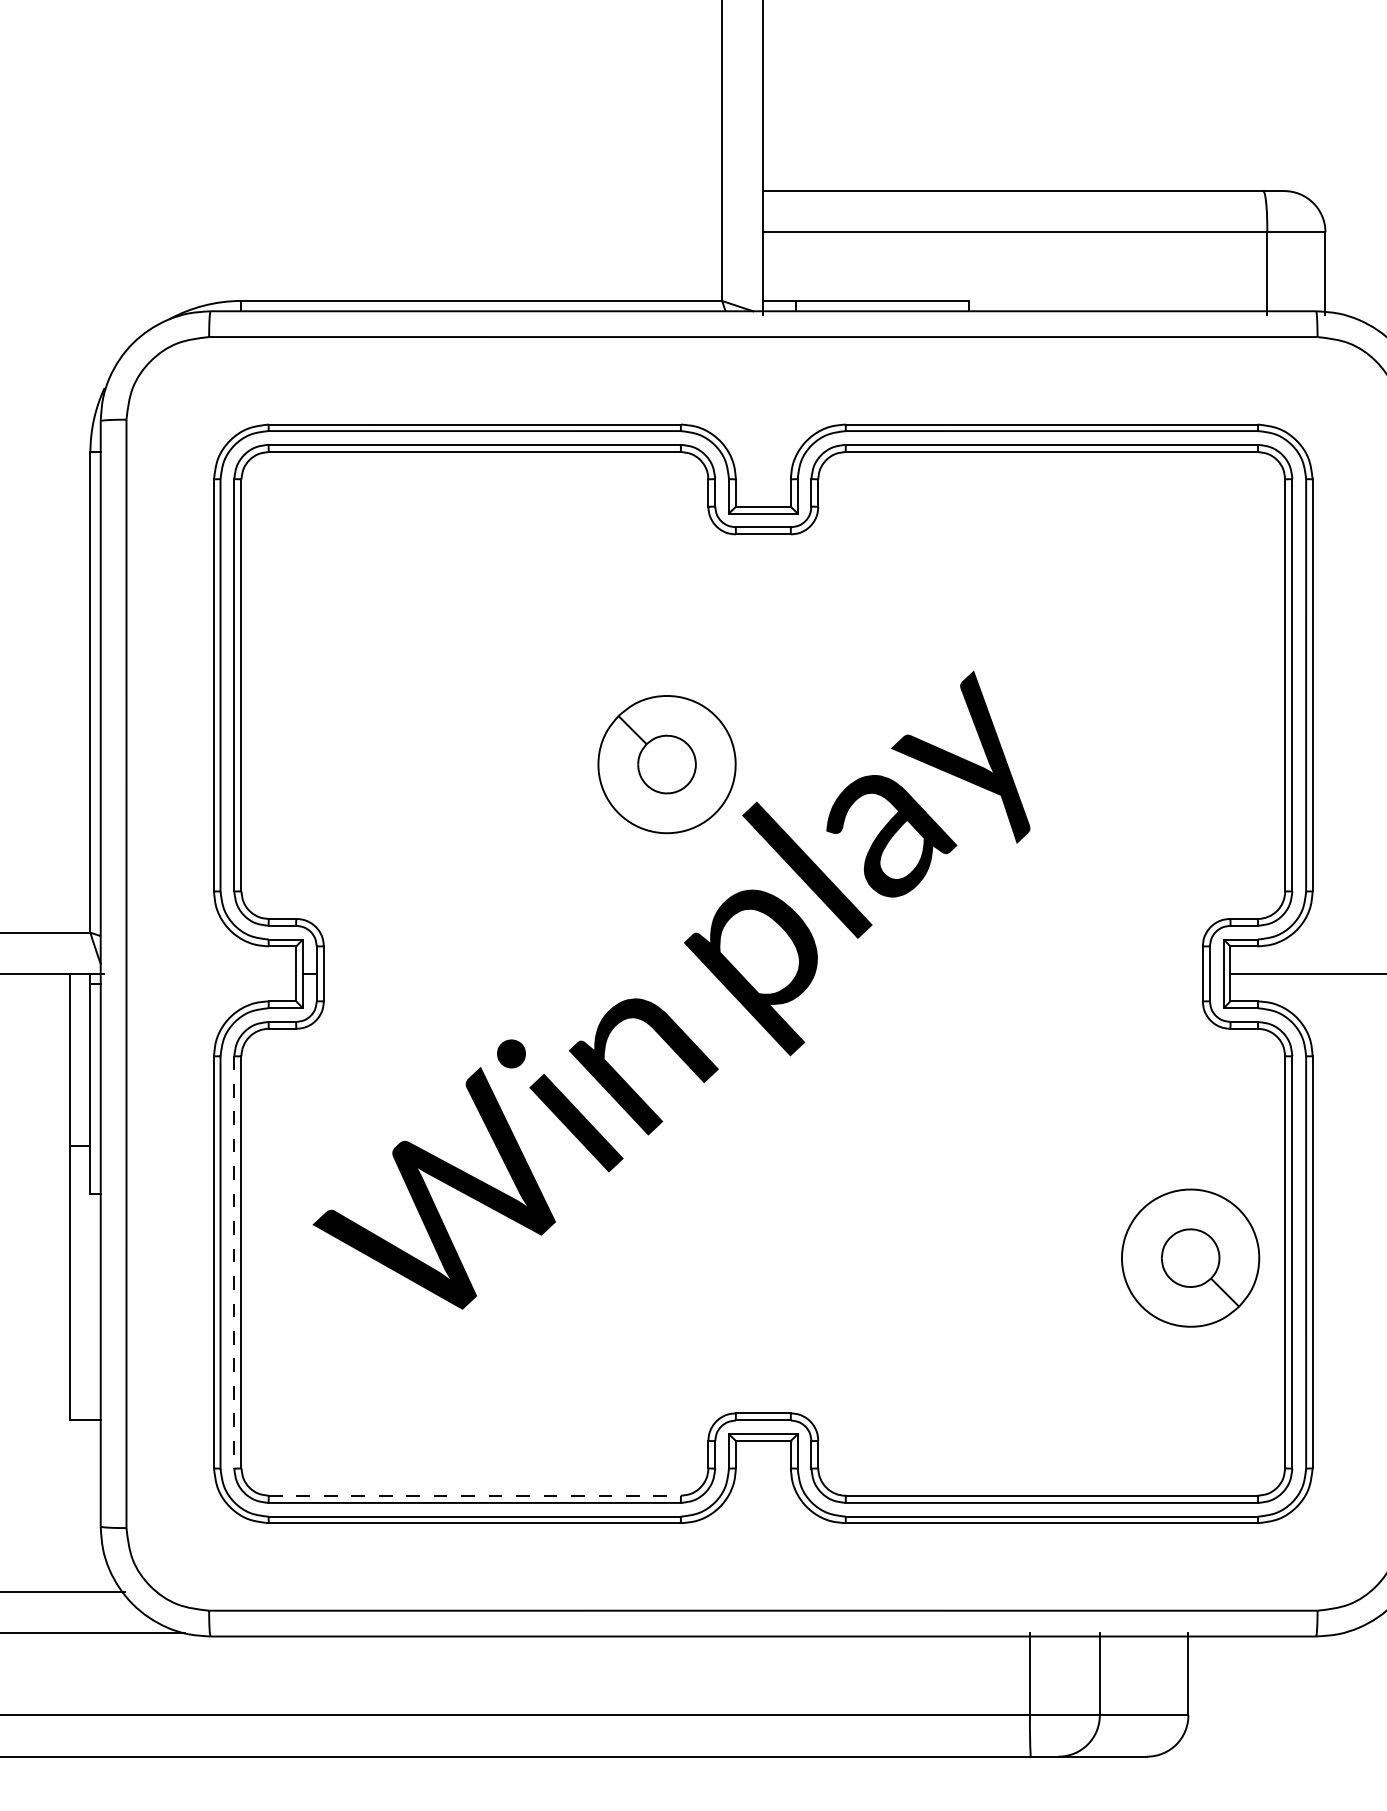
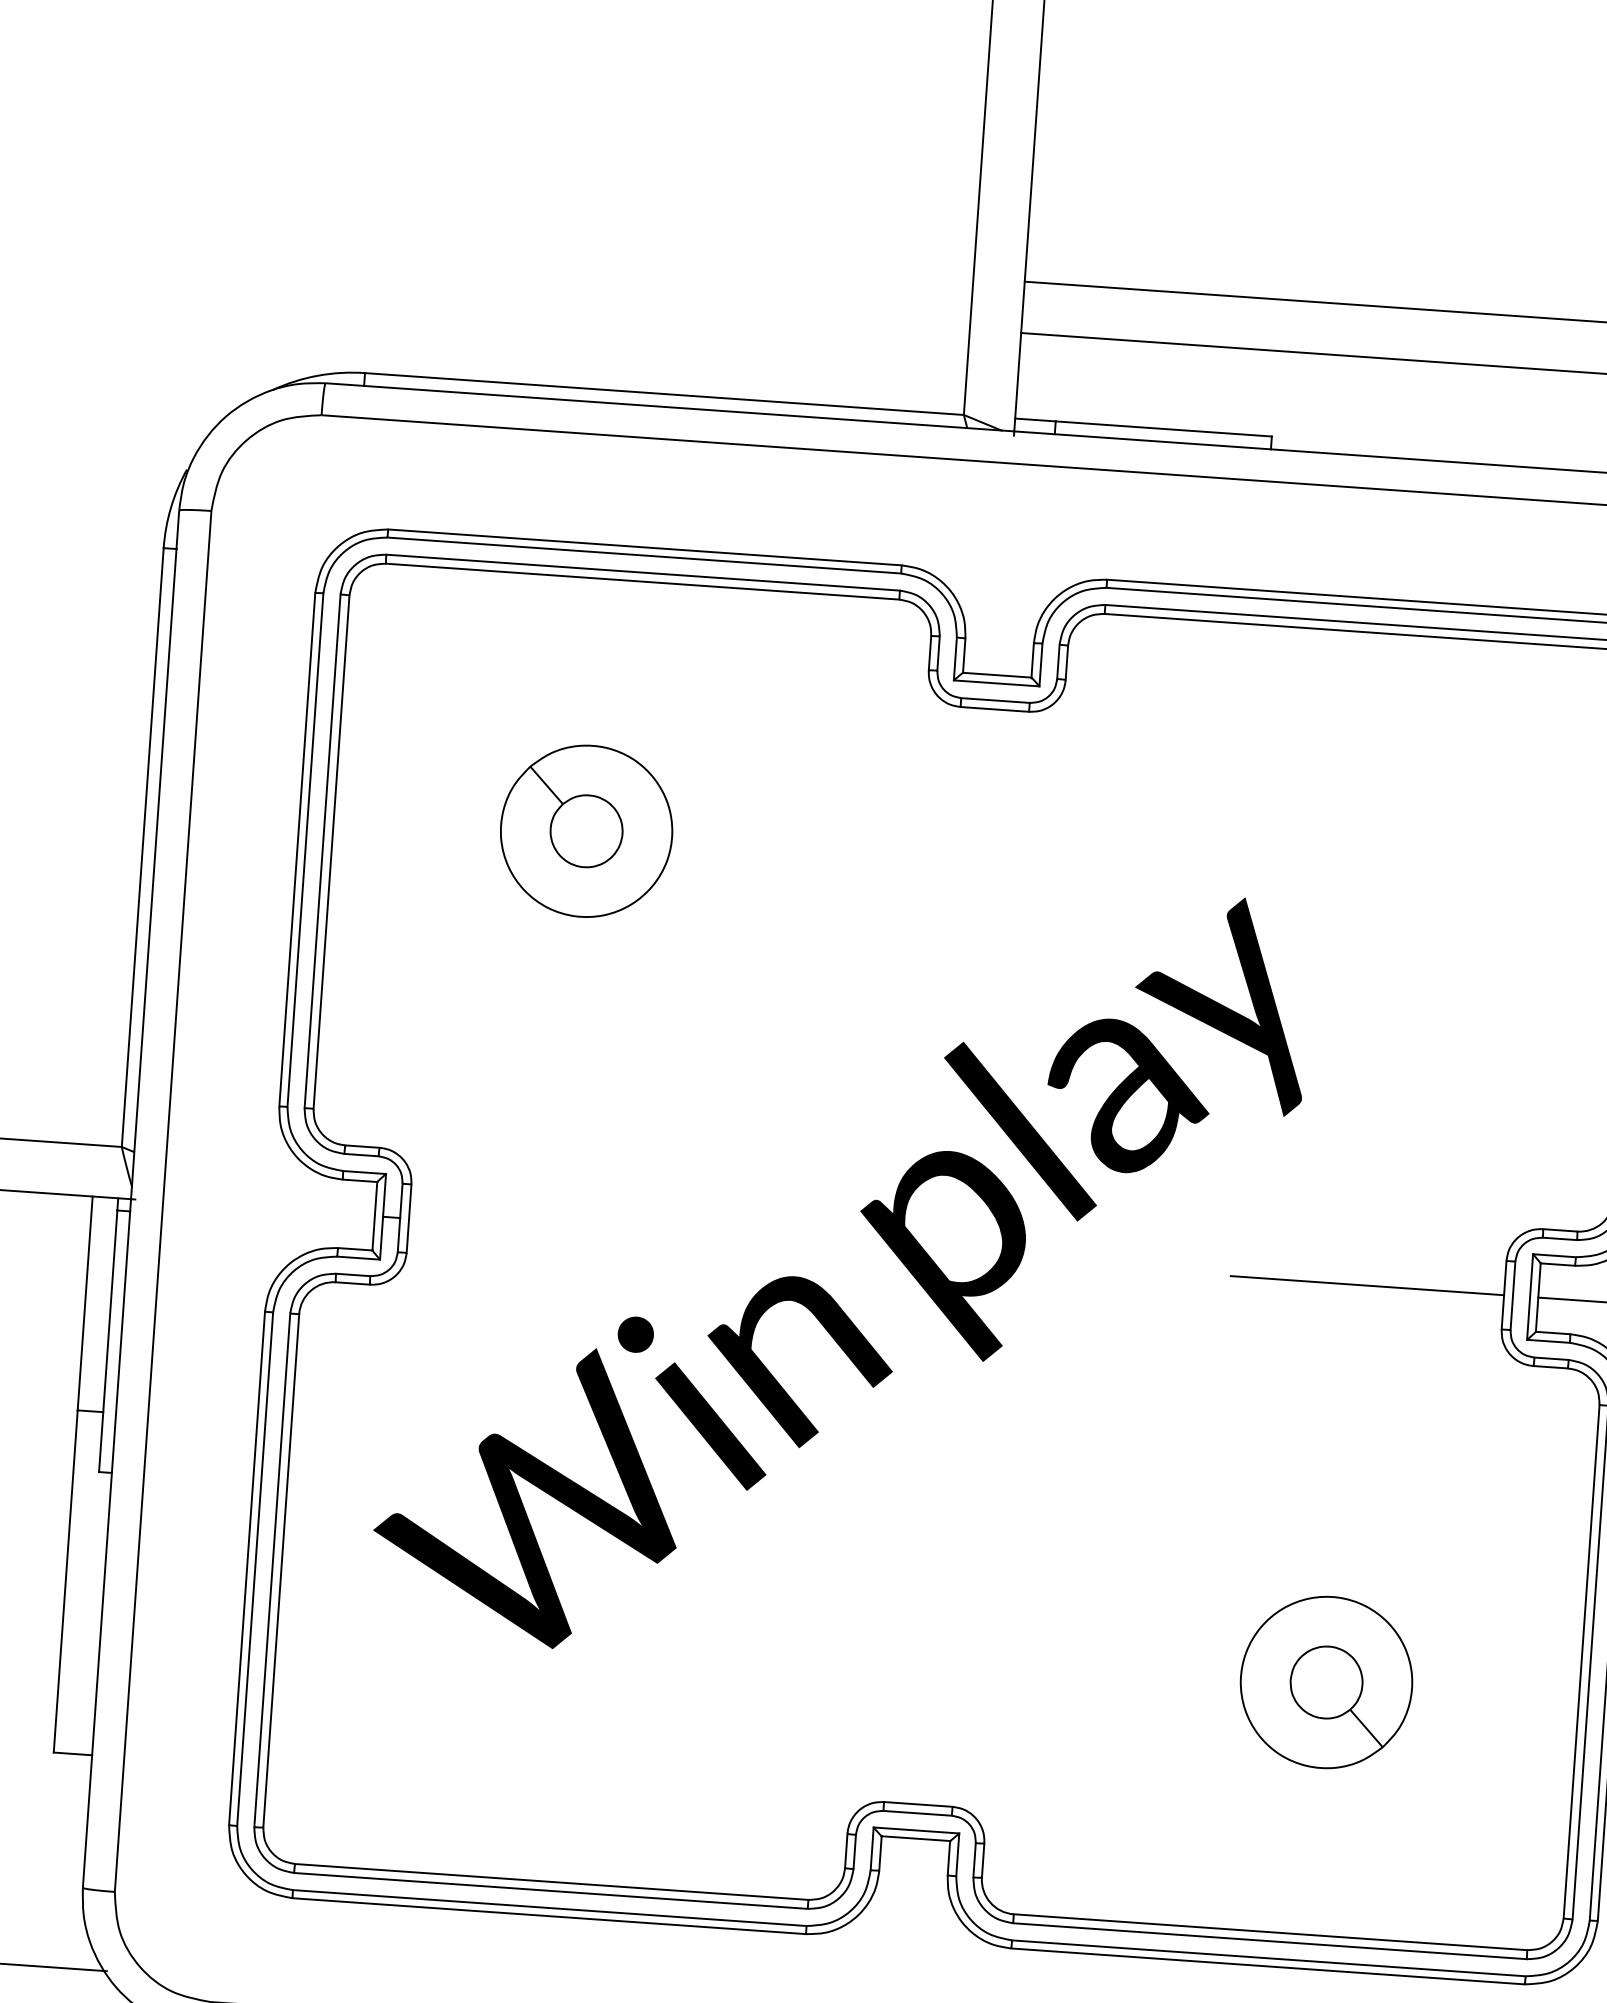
part: (666, 764) -> (585, 831), moved
line: (1092, 973) -> (1366, 1285), added
part: (1190, 1257) -> (1326, 1681), moved
line: (234, 1262) -> (272, 1570), dashed -> solid
line: (474, 1495) -> (551, 1881), dashed -> solid

